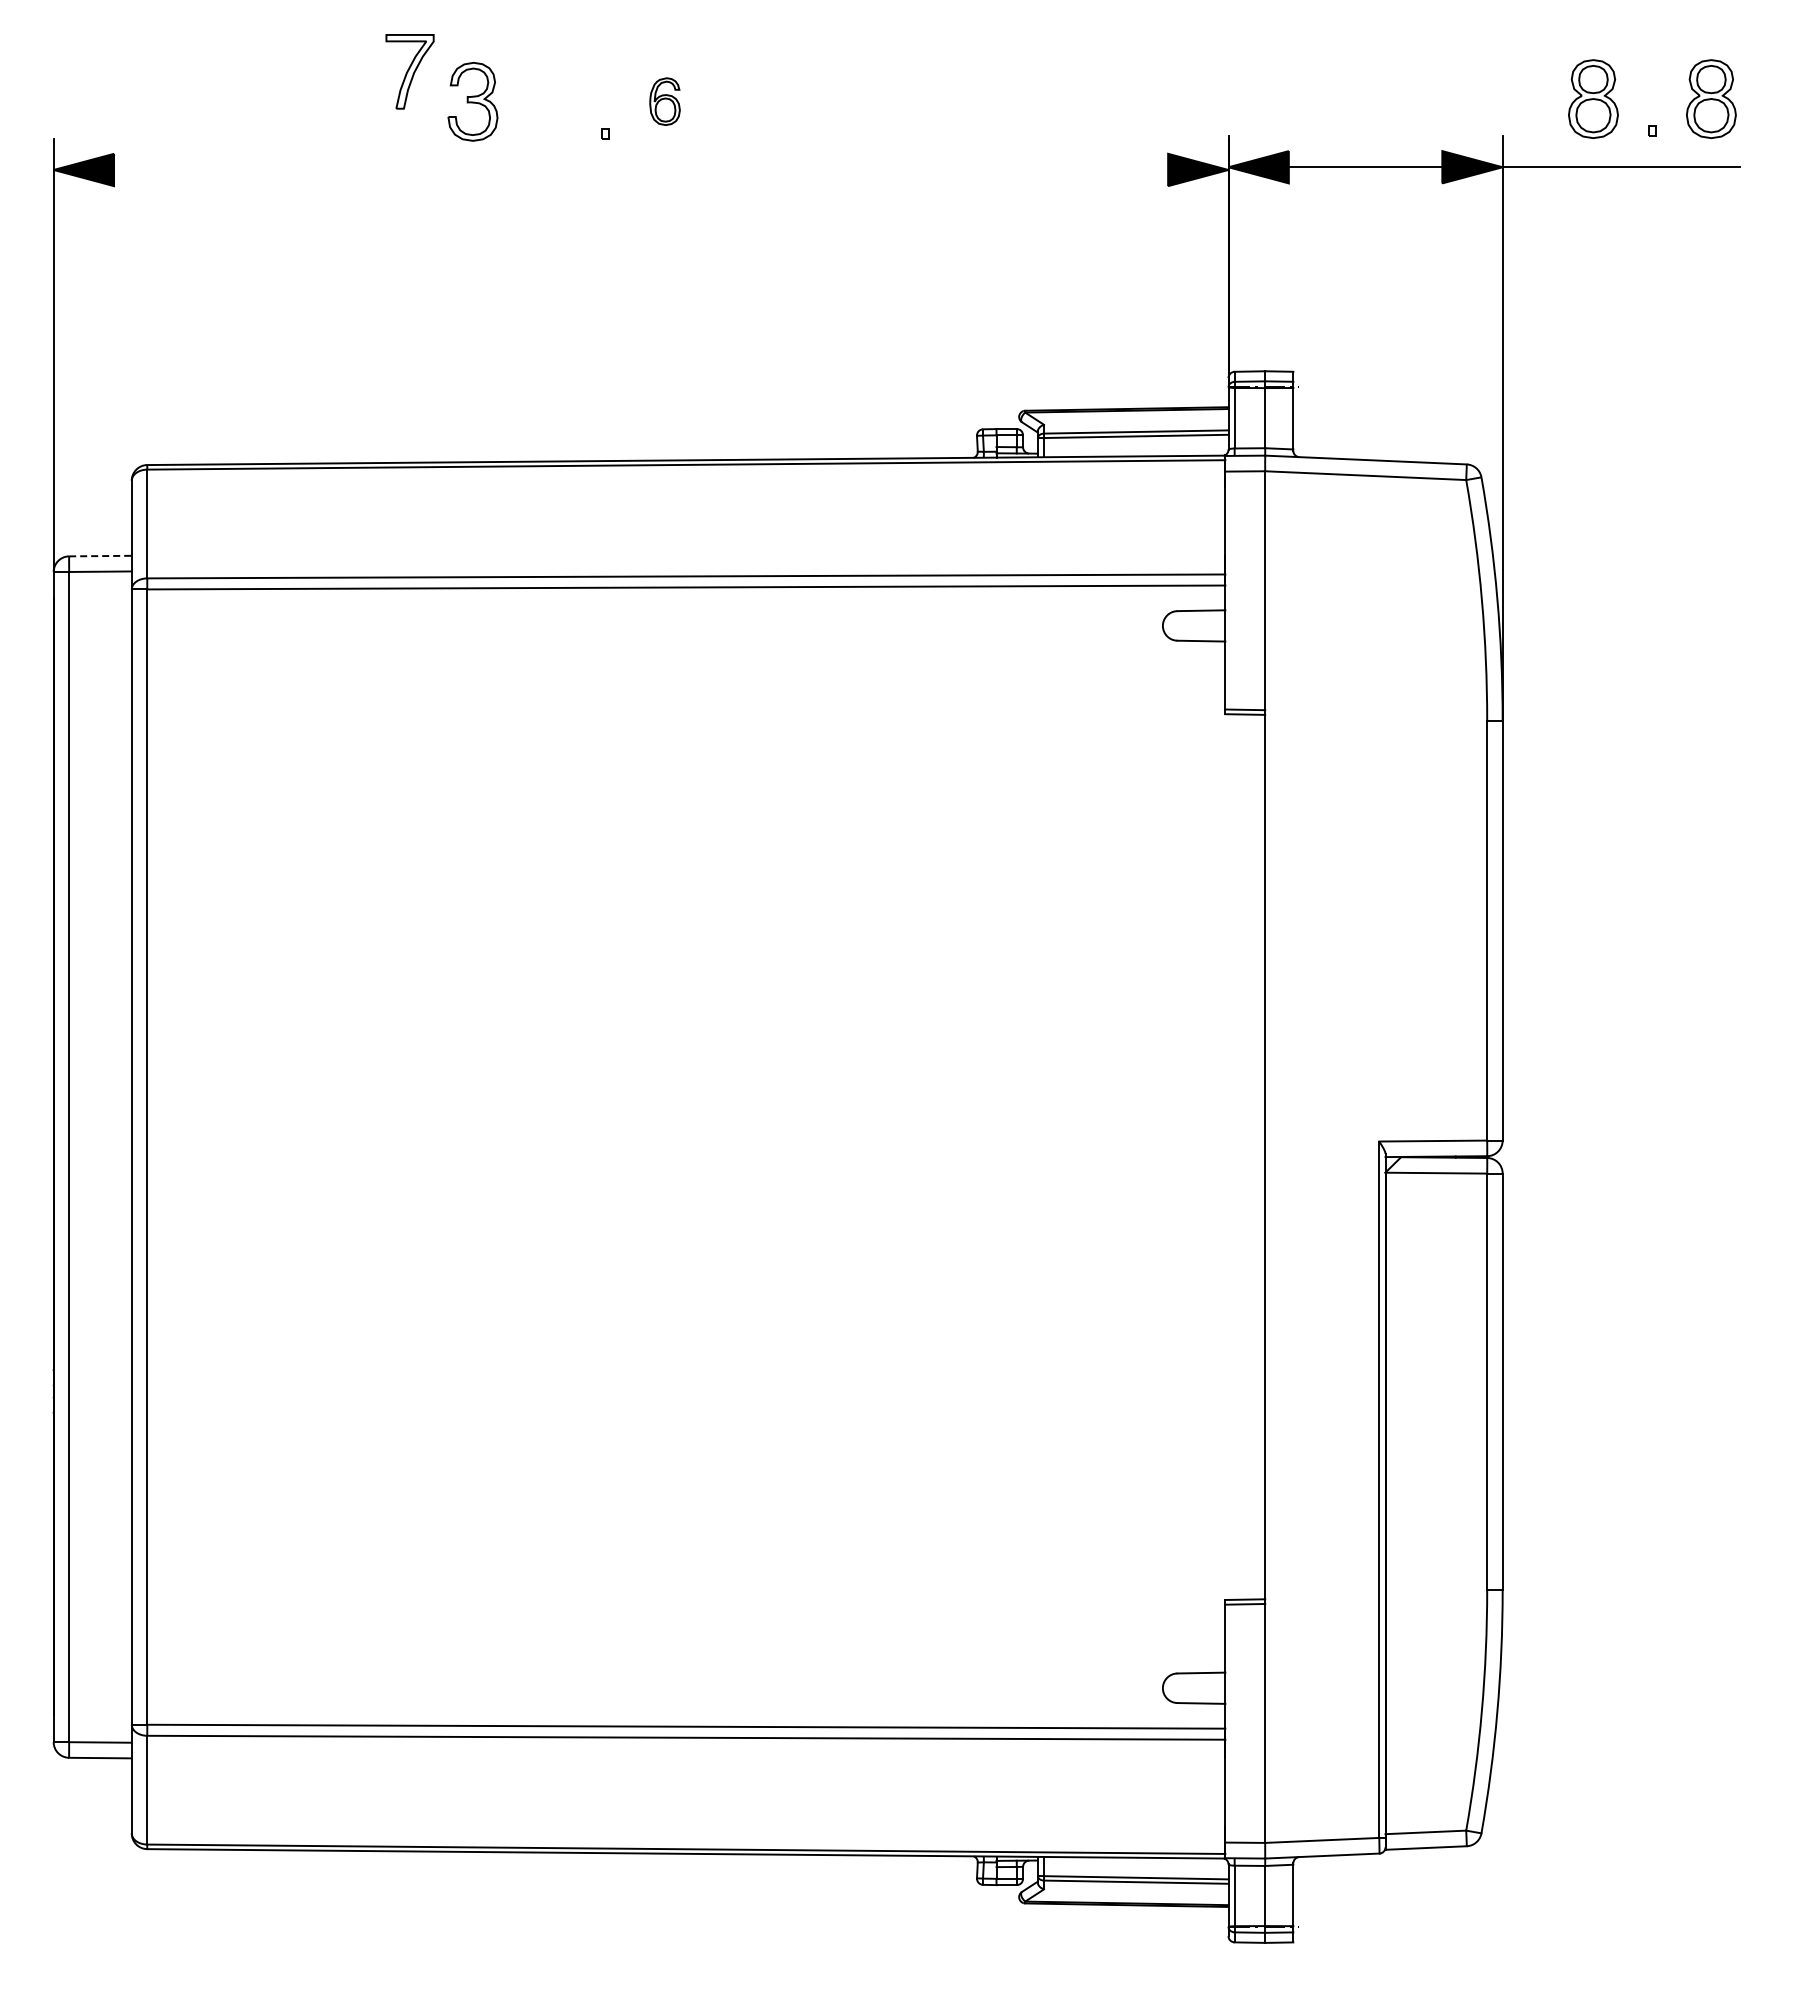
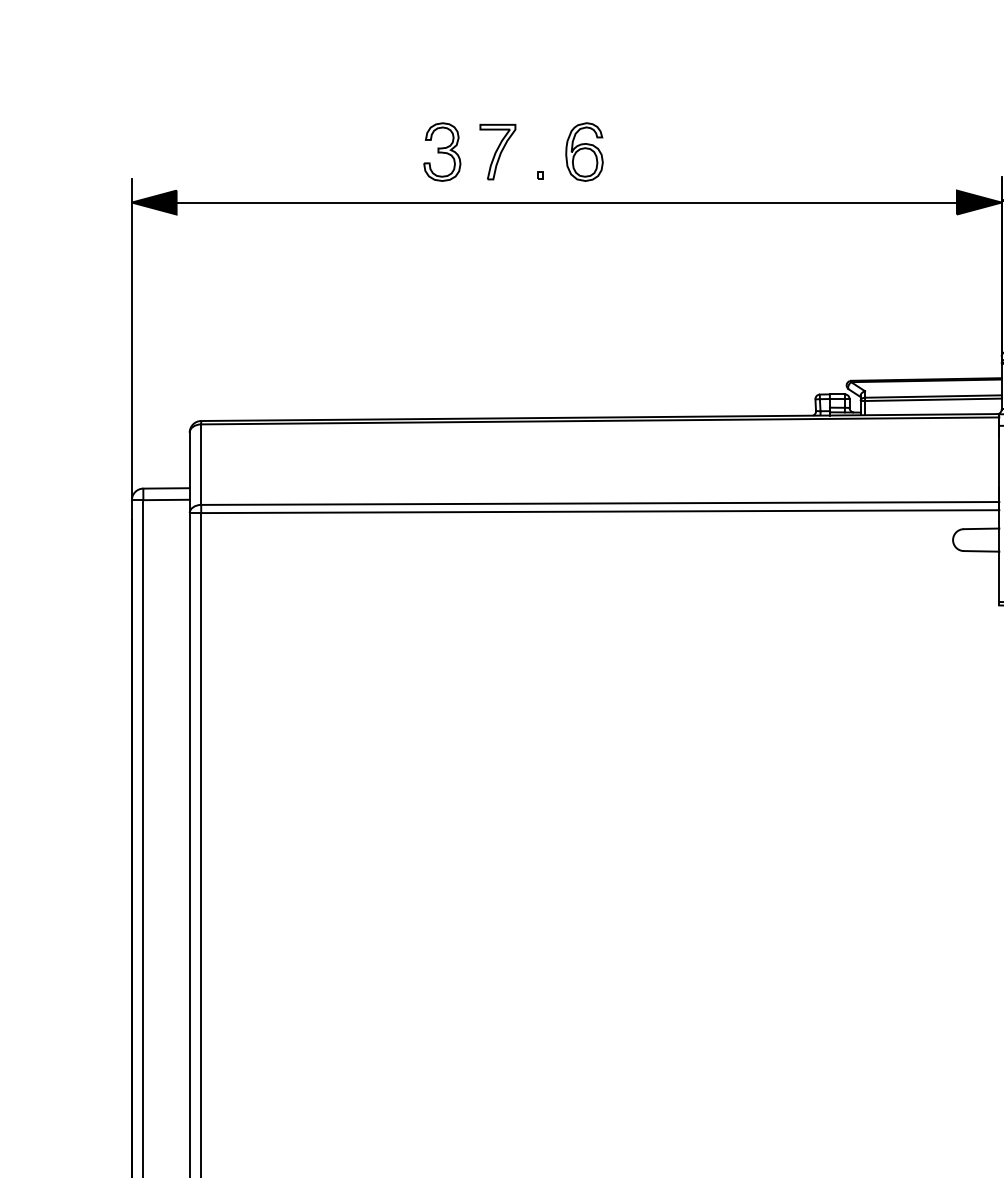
part: (409, 71) -> (497, 151), moved
part: (664, 101) -> (584, 151), size x1.67
line: (641, 169) -> (567, 202), added
line: (100, 556) -> (166, 488), dashed -> solid

